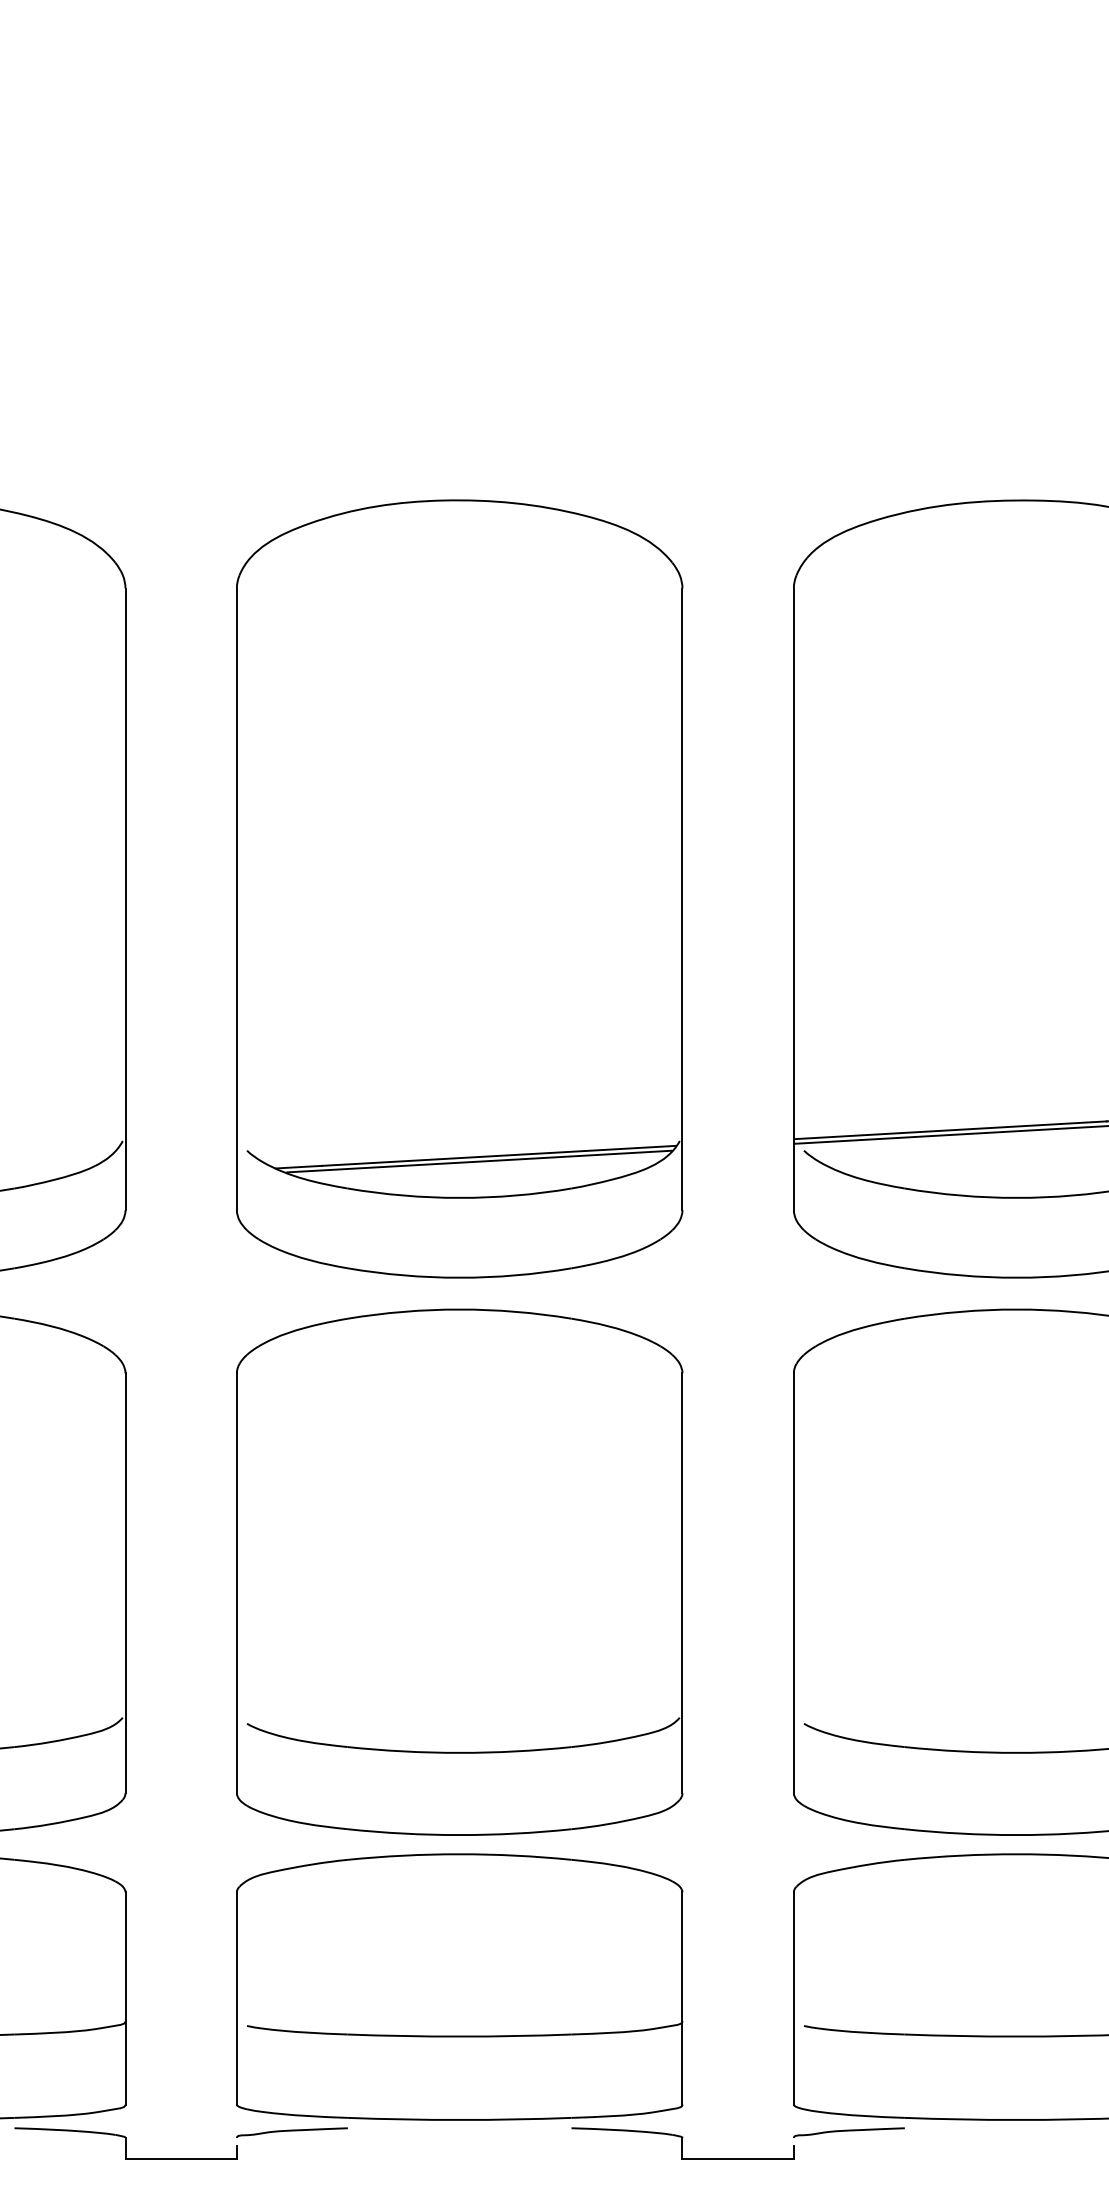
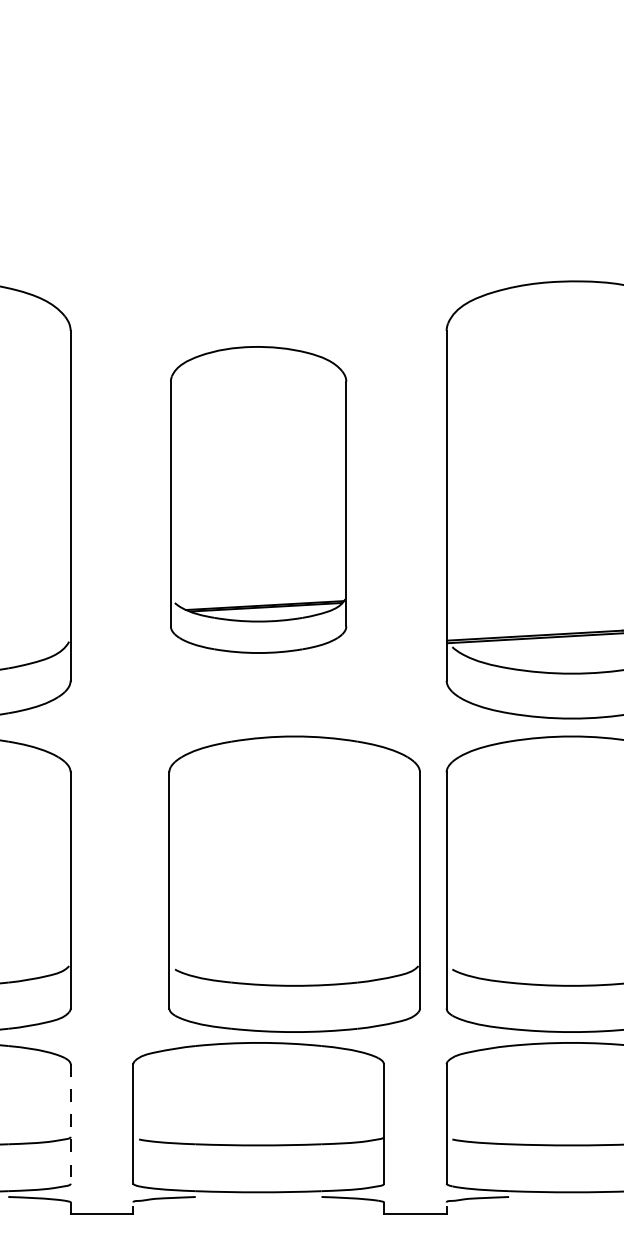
part: (459, 888) -> (258, 499), size x0.7
part: (459, 1570) -> (294, 883), moved
line: (125, 1997) -> (70, 1123), solid -> dashed

